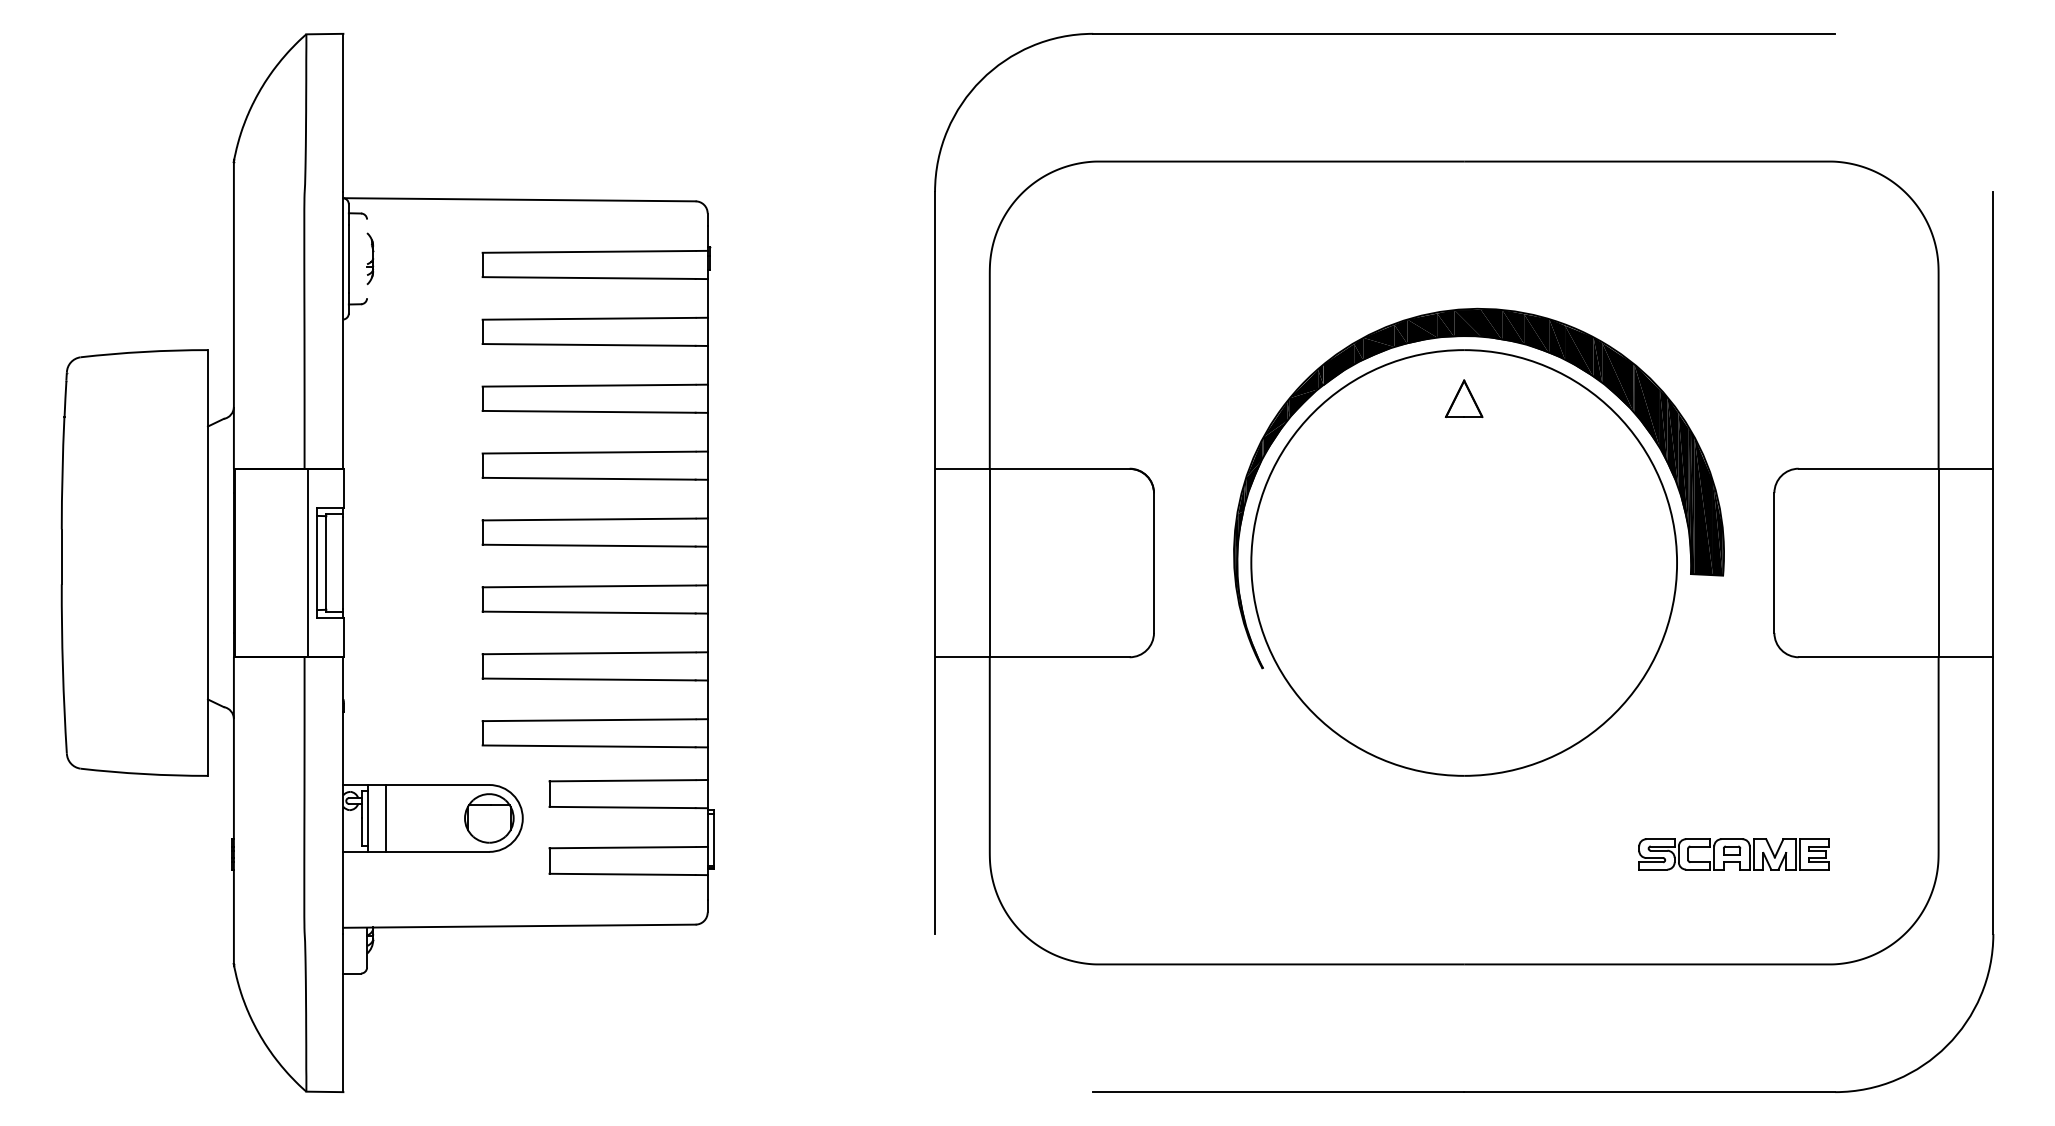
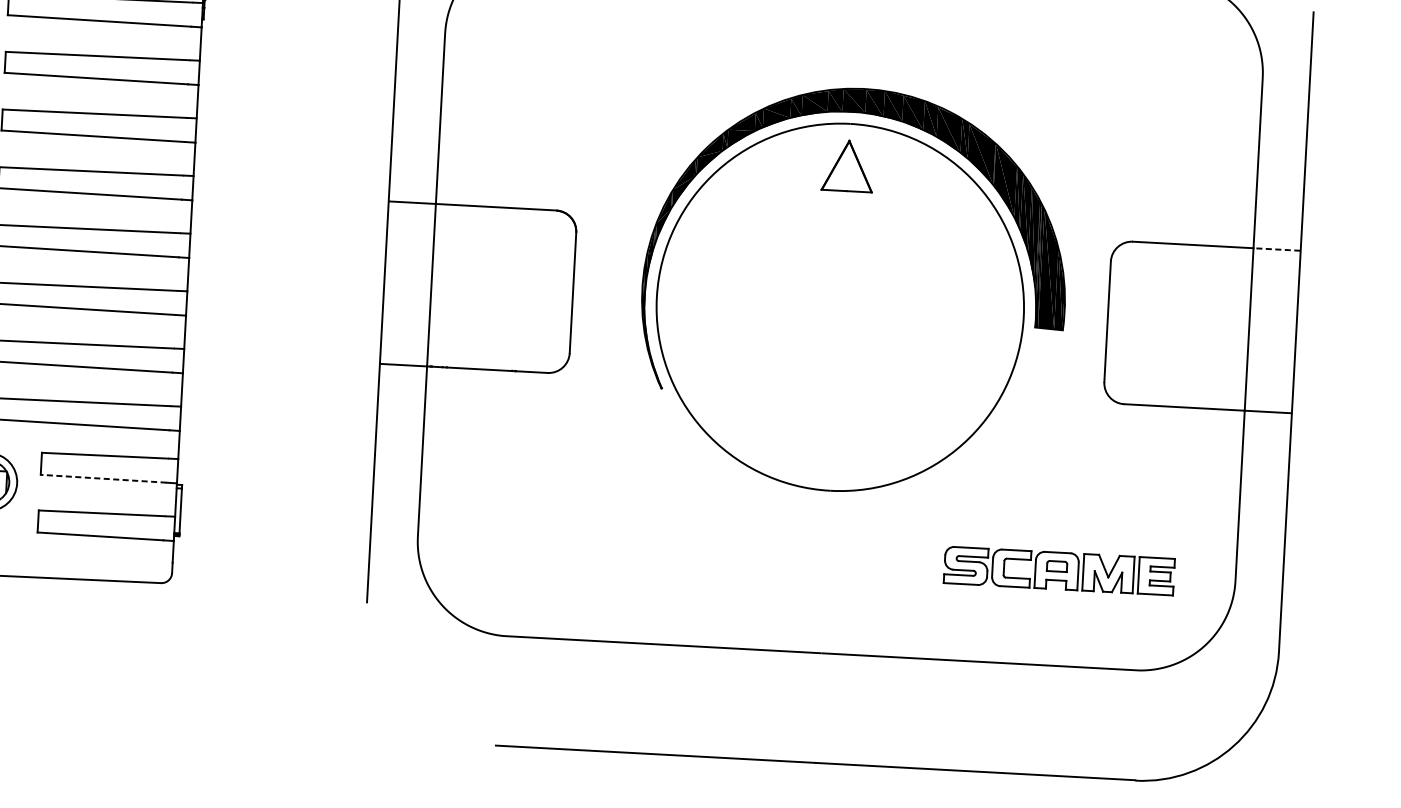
part: (1463, 398) -> (847, 165), size x1.6
line: (1965, 468) -> (1276, 249), solid -> dashed
line: (622, 807) -> (103, 478), solid -> dashed
part: (1733, 854) -> (1058, 571), size x1.4

